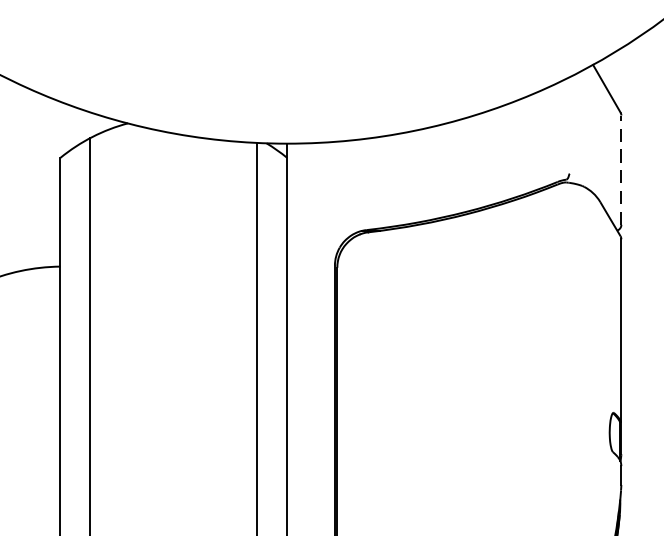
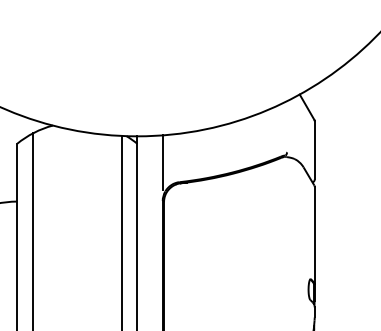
line: (620, 168) -> (314, 149), dashed -> solid
line: (334, 192) -> (162, 162), added

